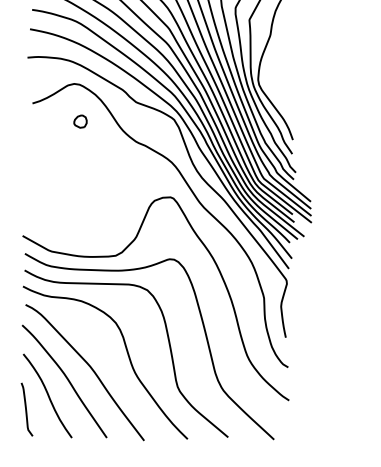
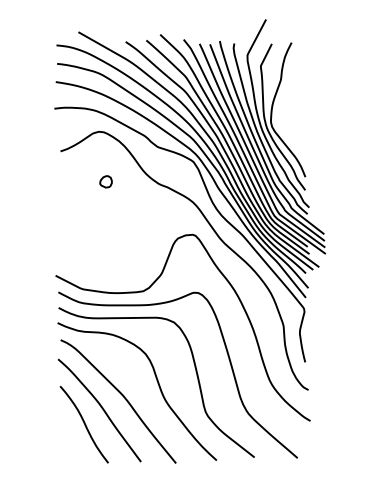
part: (79, 121) -> (105, 181), moved
curve: (27, 408) -> (65, 437), removed

